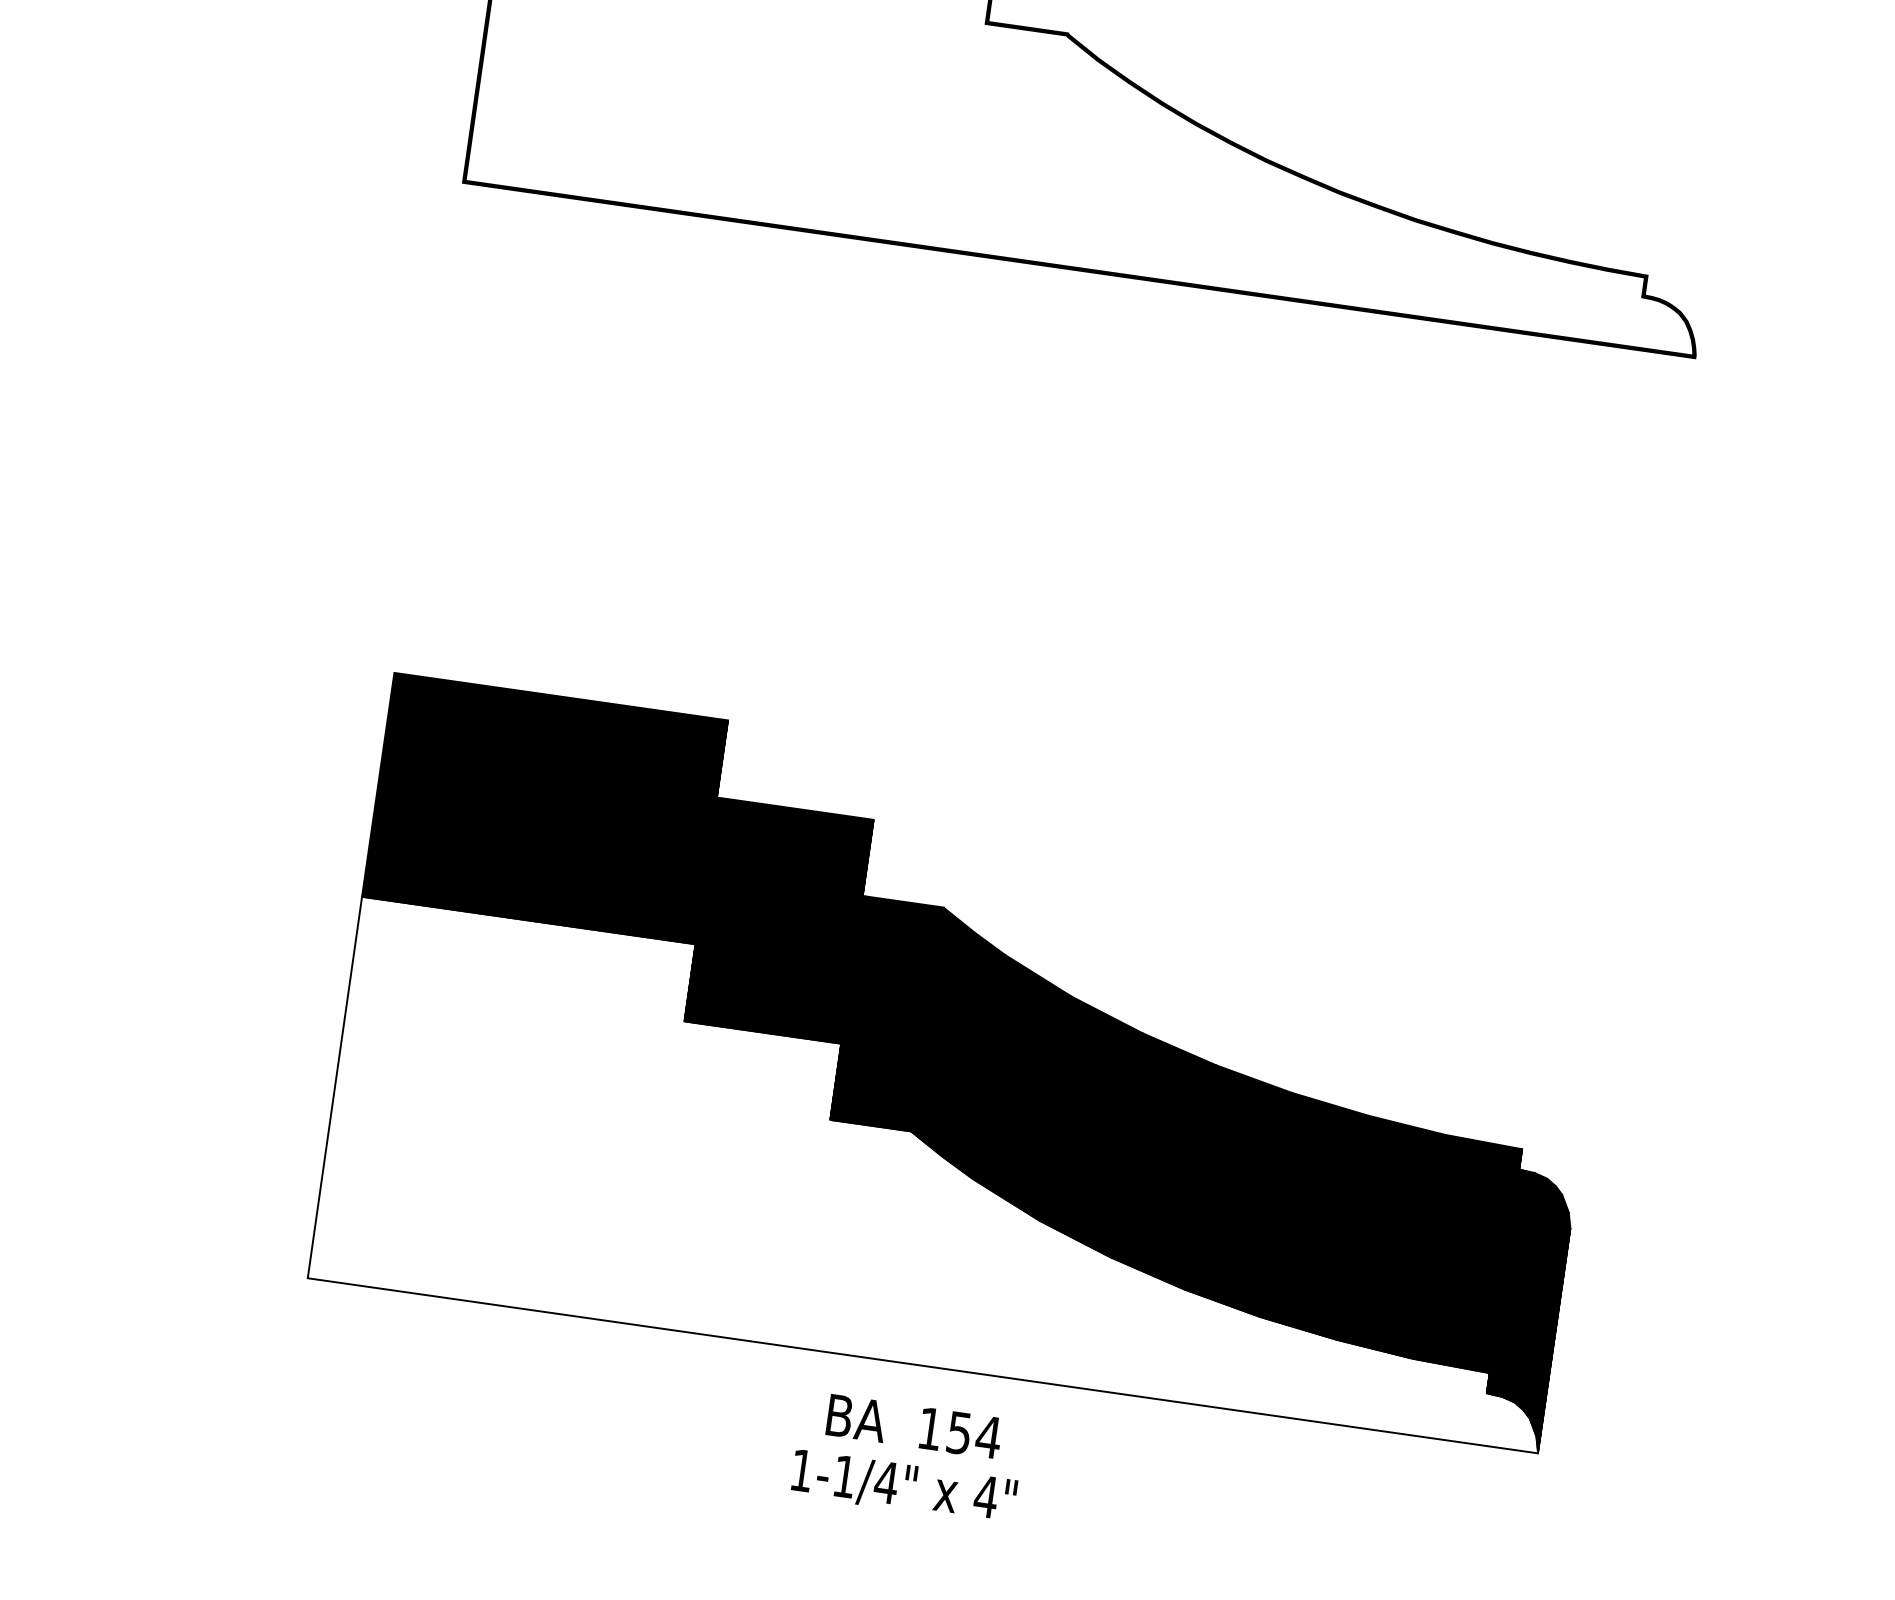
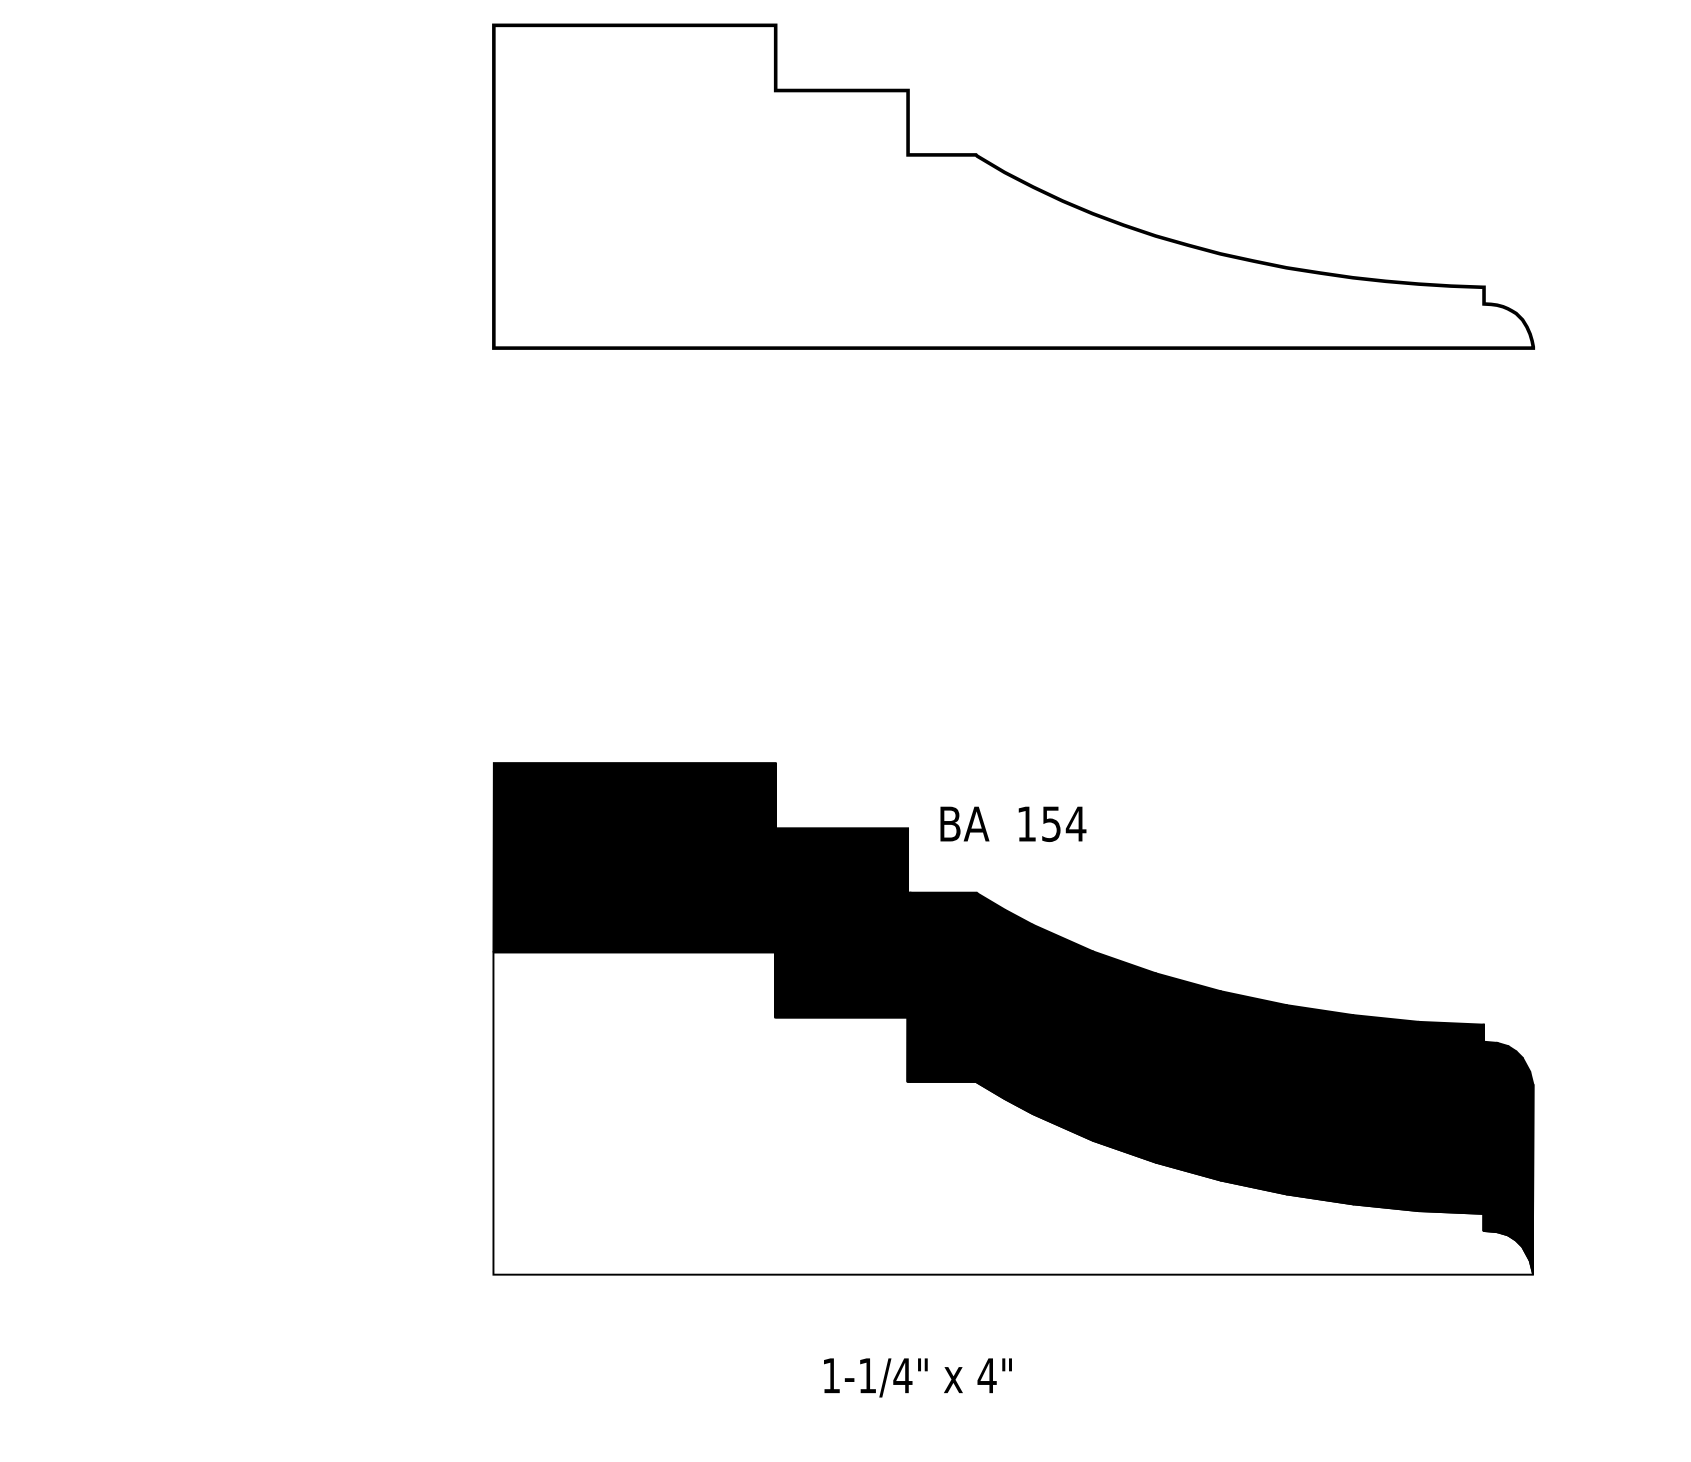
text: (914, 1425) -> (1013, 823), moved
text: (903, 1487) -> (917, 1377), moved

